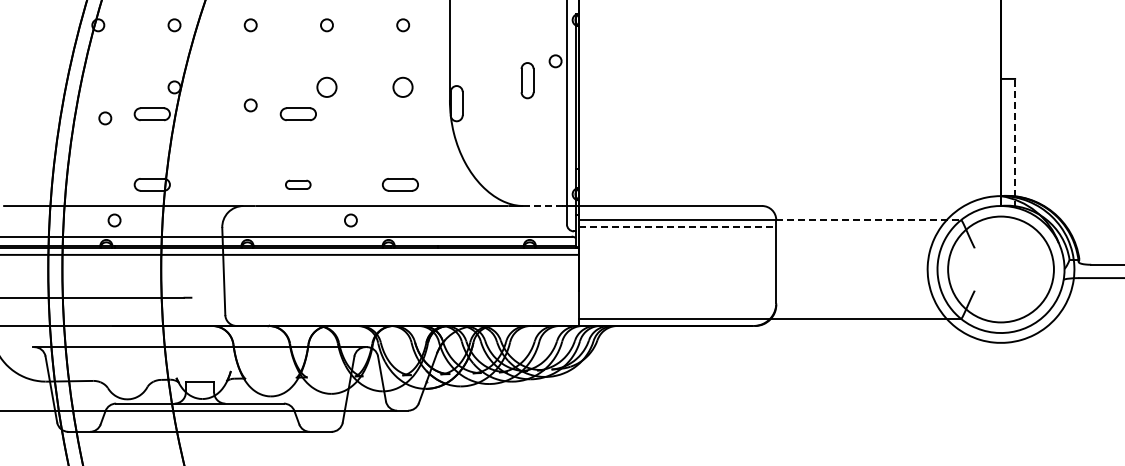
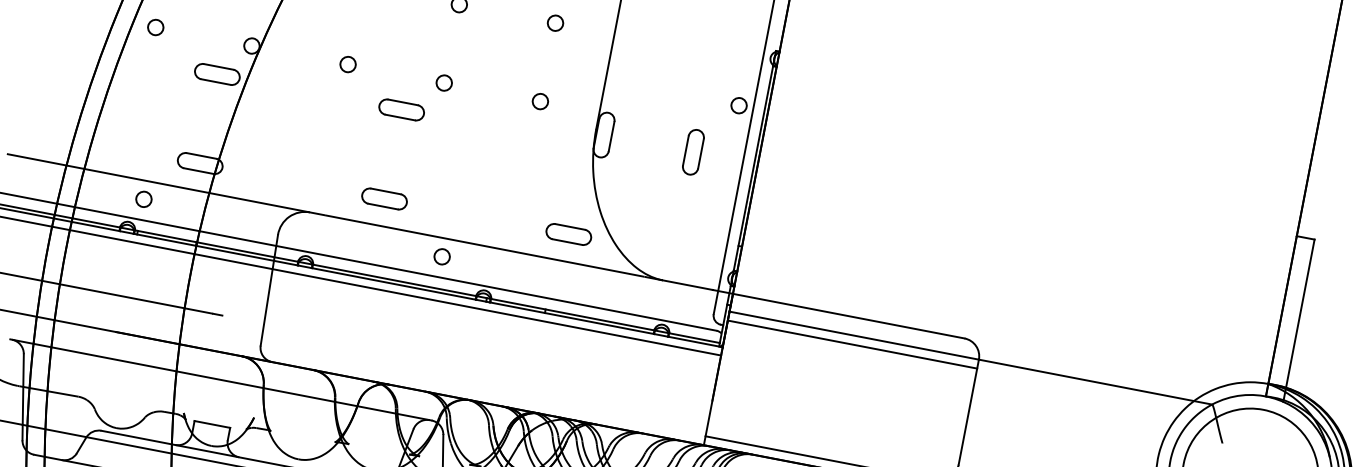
part: (527, 80) -> (693, 152), moved
circle: (326, 87) -> (443, 83), size x0.62
circle: (403, 87) -> (540, 101), size x0.62
circle: (250, 105) -> (347, 64), moved
circle: (105, 118) -> (155, 27), moved
line: (1015, 142) -> (1299, 319), dashed -> solid
part: (297, 184) -> (383, 198), size x1.43
part: (400, 184) -> (568, 234), moved
line: (542, 206) -> (687, 285), dashed -> solid
line: (869, 220) -> (1096, 382), dashed -> solid
line: (677, 227) -> (852, 344), dashed -> solid

